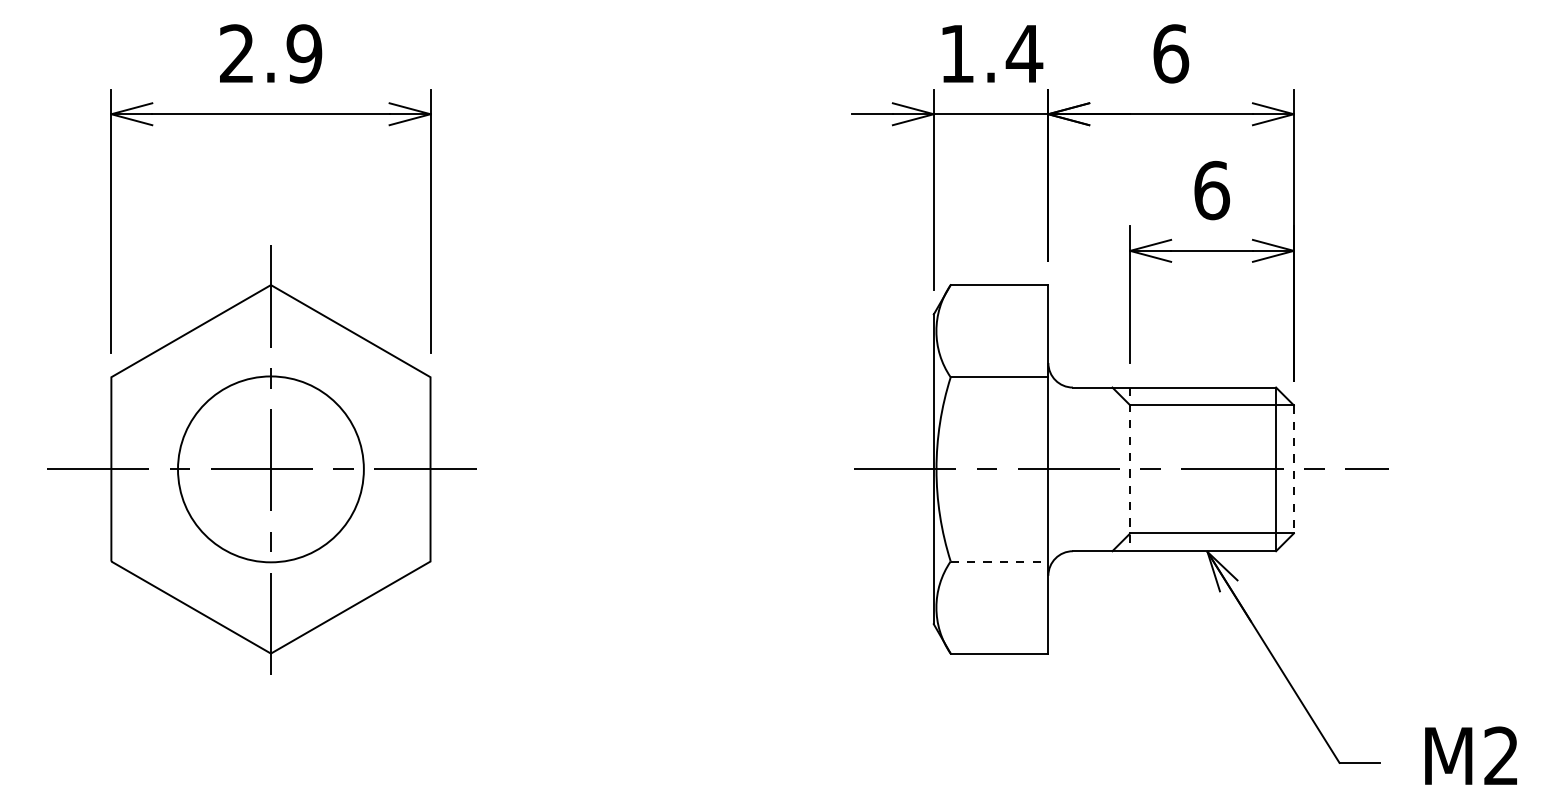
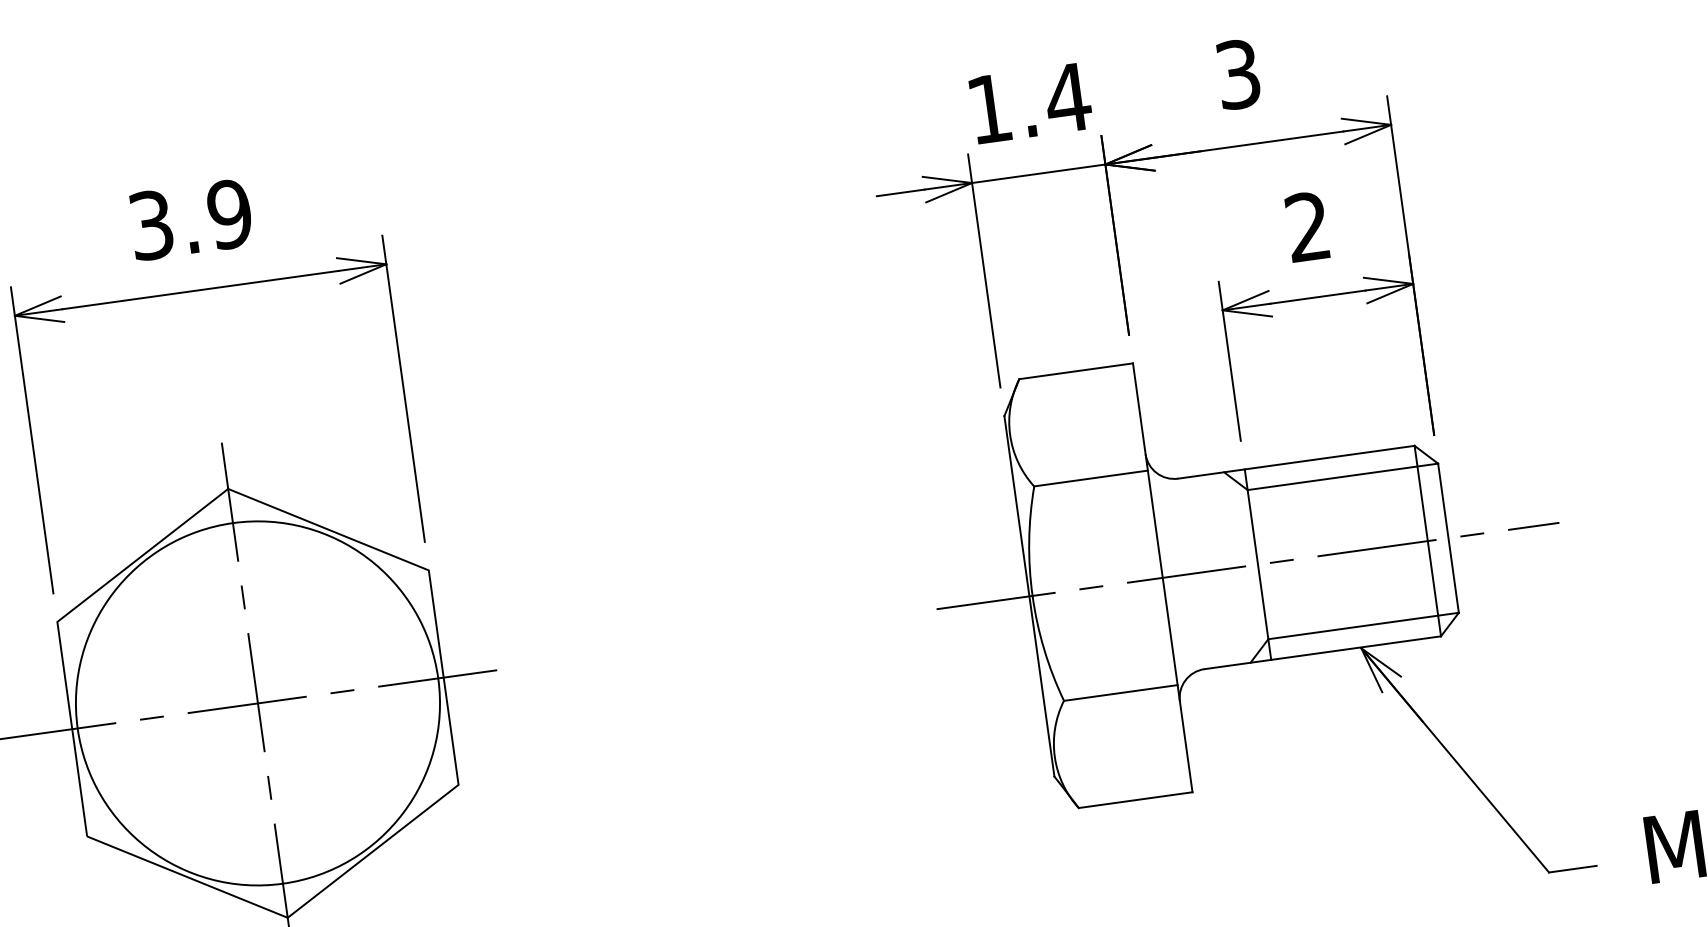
text: (236, 53) -> (150, 224), 2.9 -> 3.9
text: (1171, 53) -> (1238, 73), 6 -> 3
text: (1211, 190) -> (1307, 226), 6 -> 2
circle: (270, 469) -> (257, 703), size x1.67
line: (1130, 469) -> (1258, 564), dashed -> solid
line: (1293, 469) -> (1448, 538), dashed -> solid
line: (999, 561) -> (1120, 692), dashed -> solid

